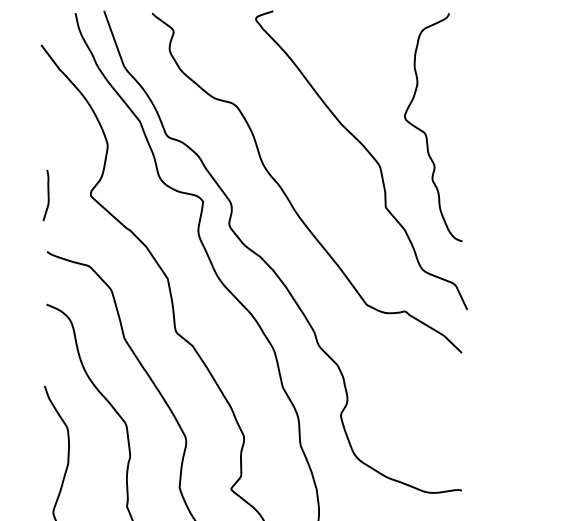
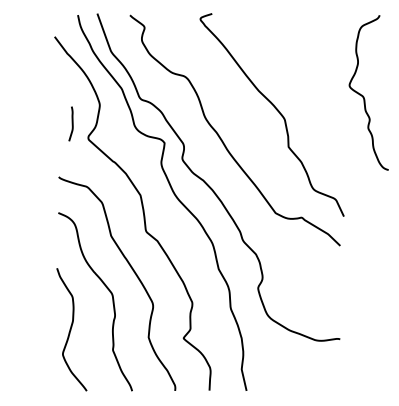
curve: (426, 132) -> (364, 96), moved
curve: (46, 194) -> (71, 123), moved

